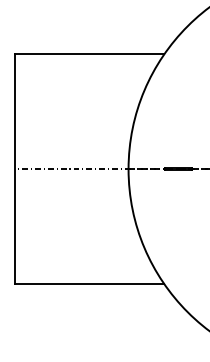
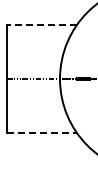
line: (88, 54) -> (41, 25), solid -> dashed
line: (88, 283) -> (41, 132), solid -> dashed

